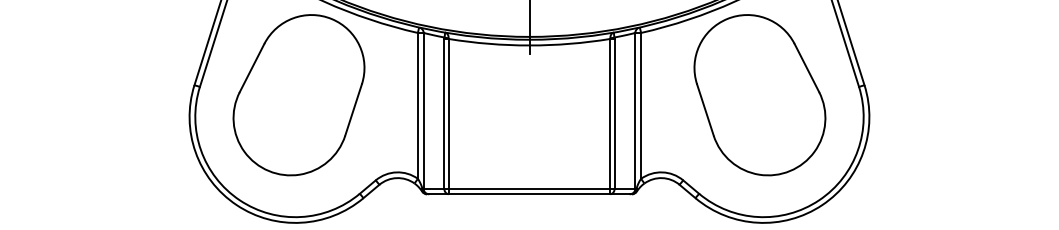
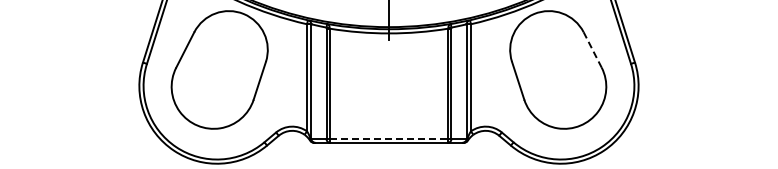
line: (806, 68) -> (592, 50), solid -> dashed
line: (530, 188) -> (389, 138), solid -> dashed

